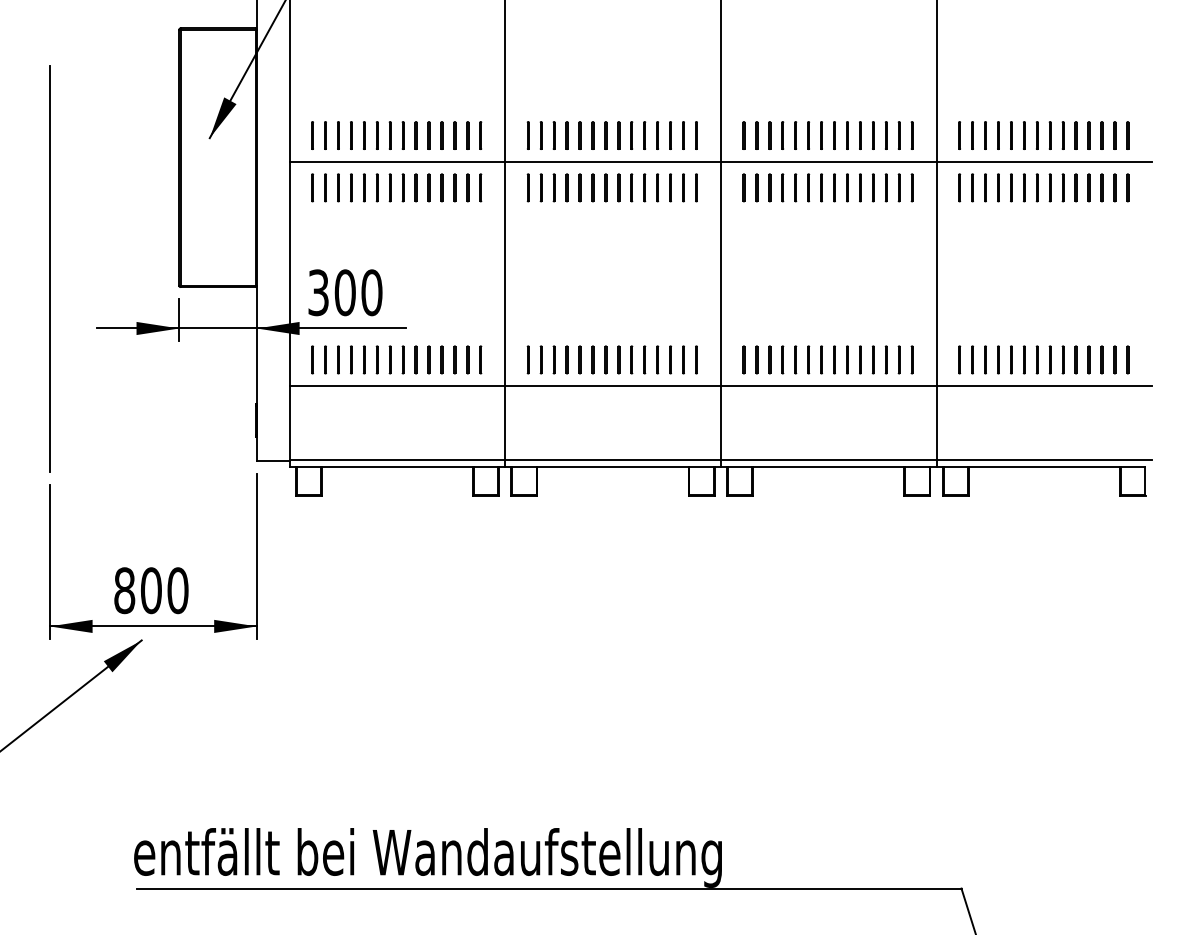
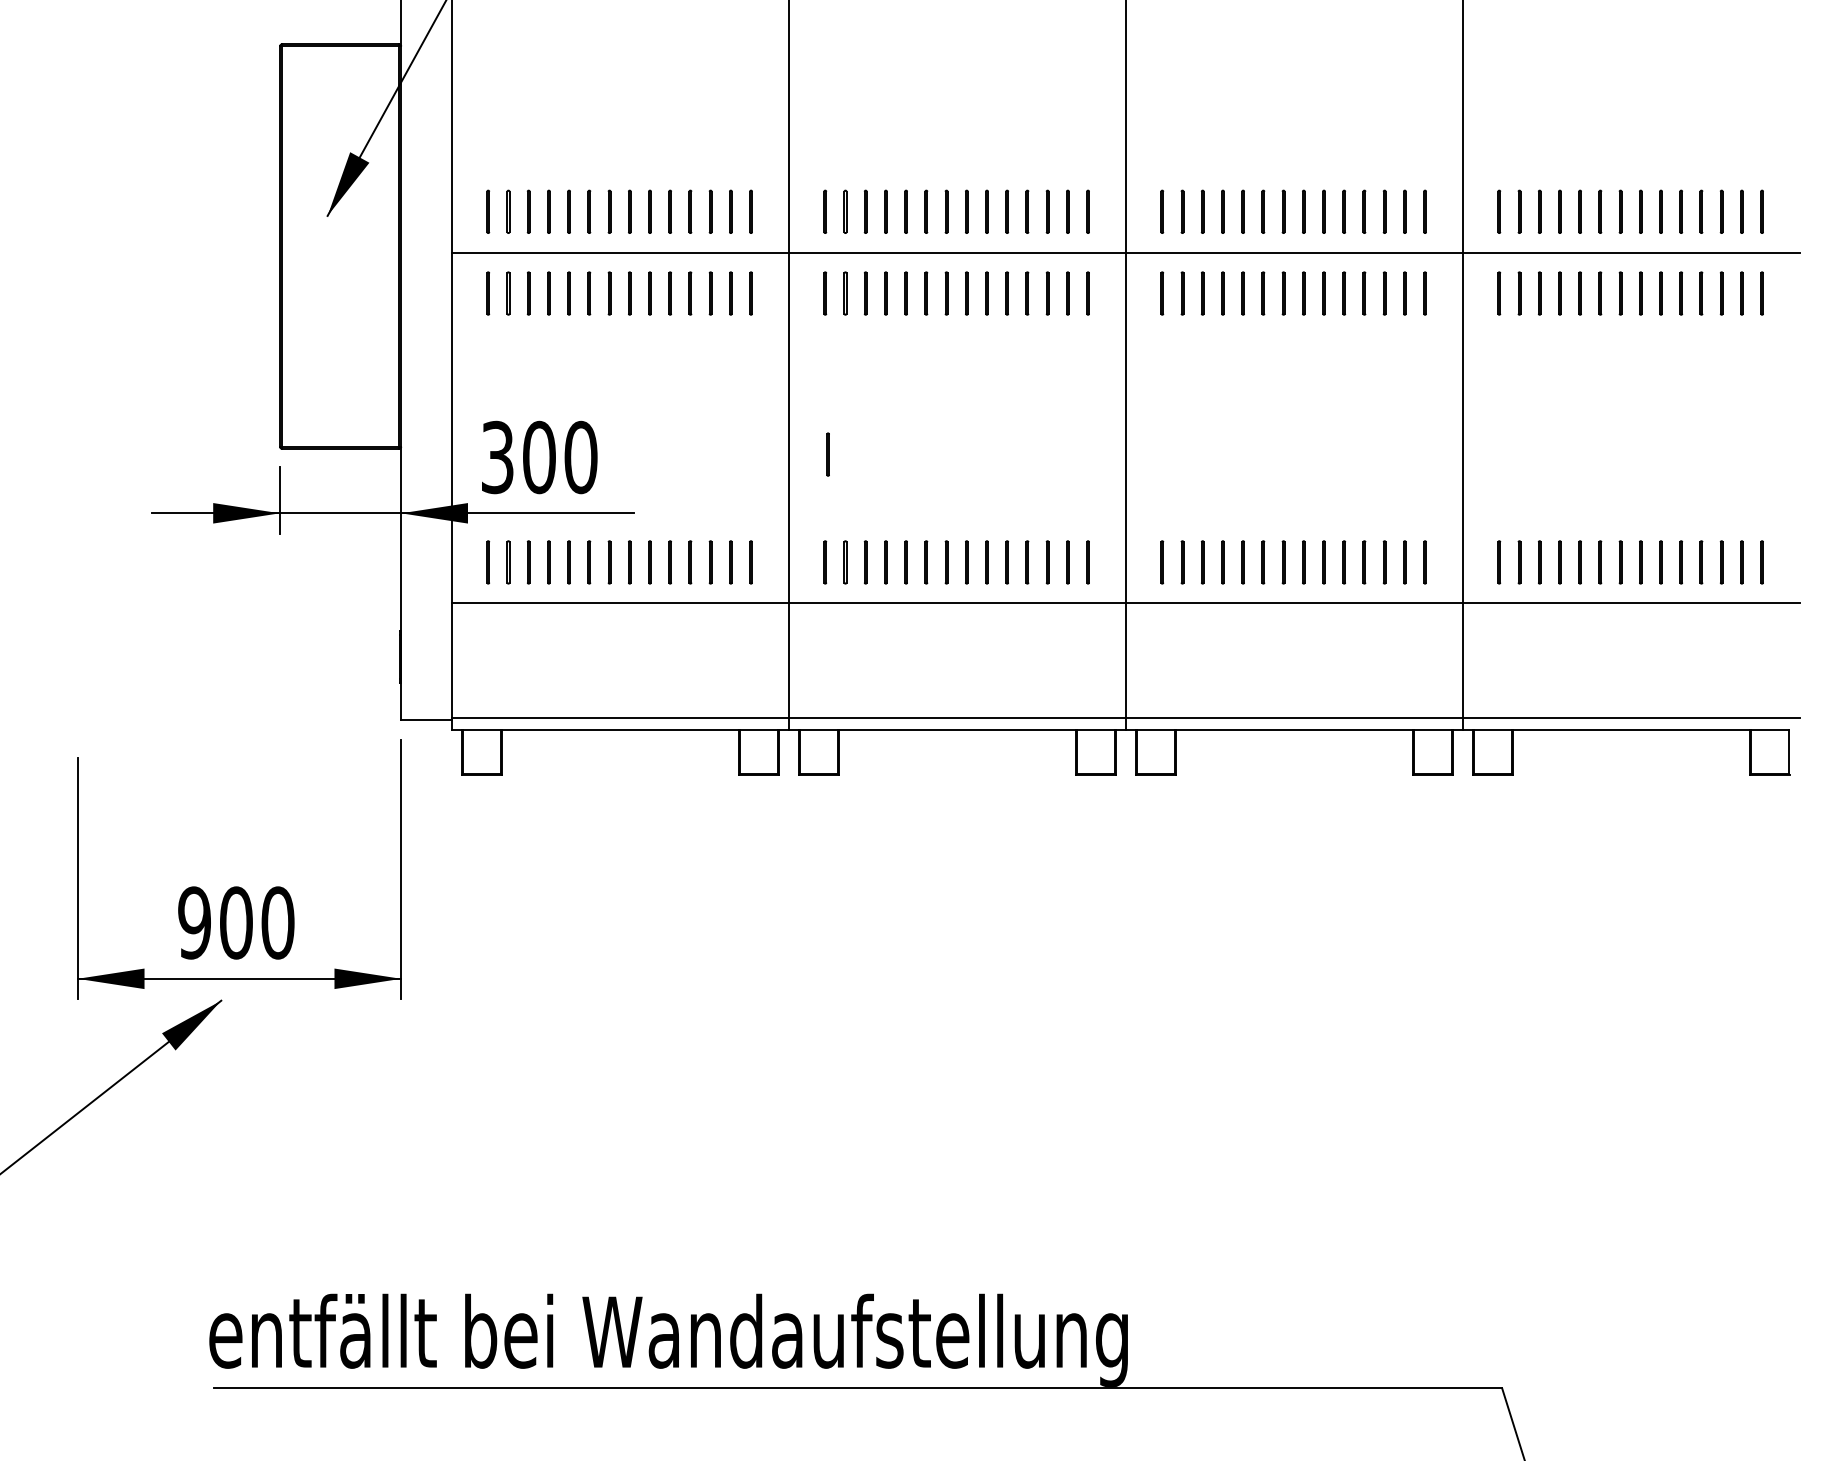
line: (49, 269) -> (77, 421), removed
line: (529, 290) -> (827, 453), added
text: (124, 590) -> (194, 922), 800 -> 900

